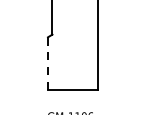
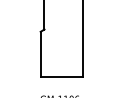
line: (47, 63) -> (40, 54), dashed -> solid

